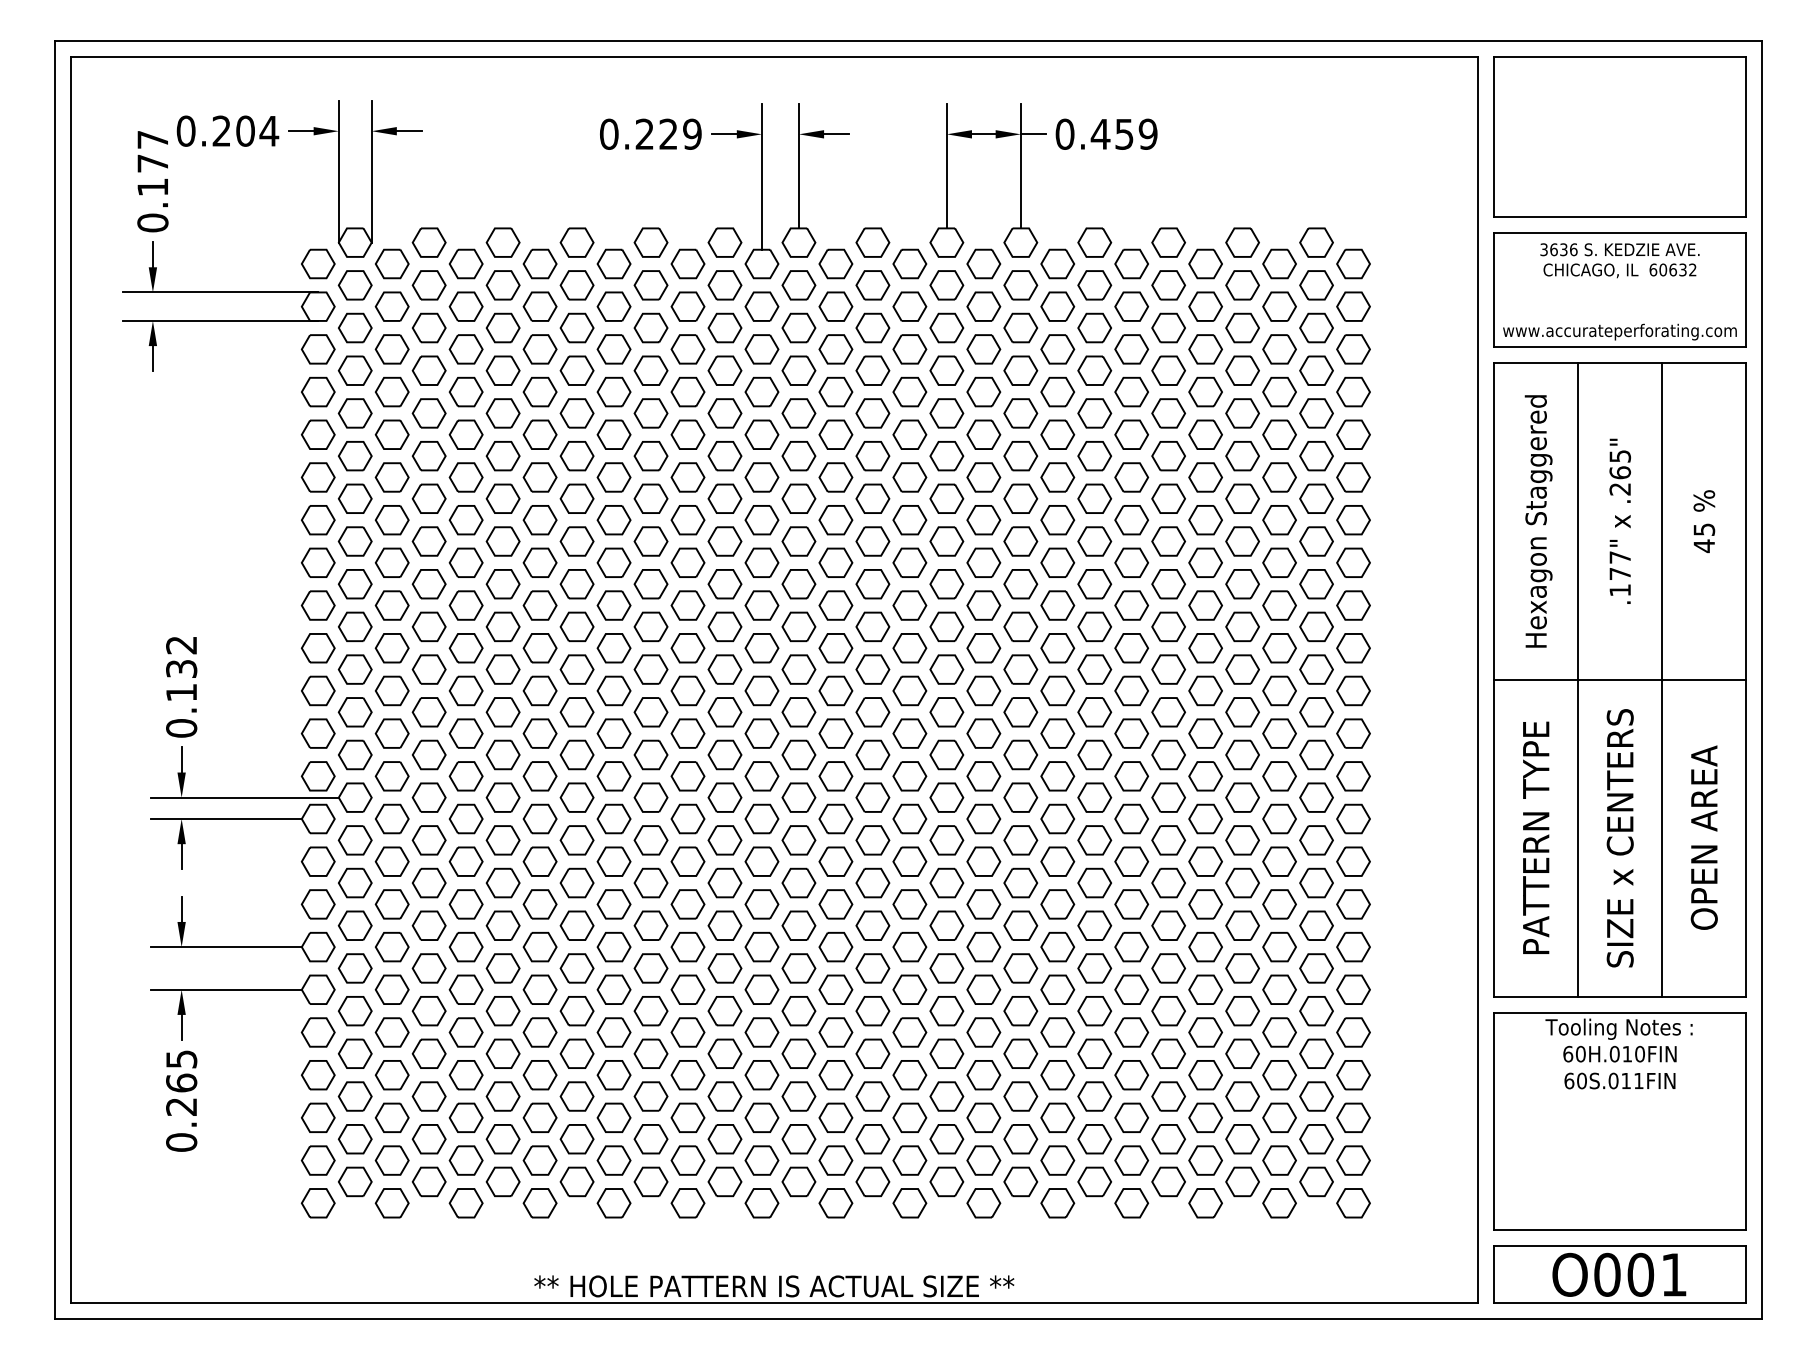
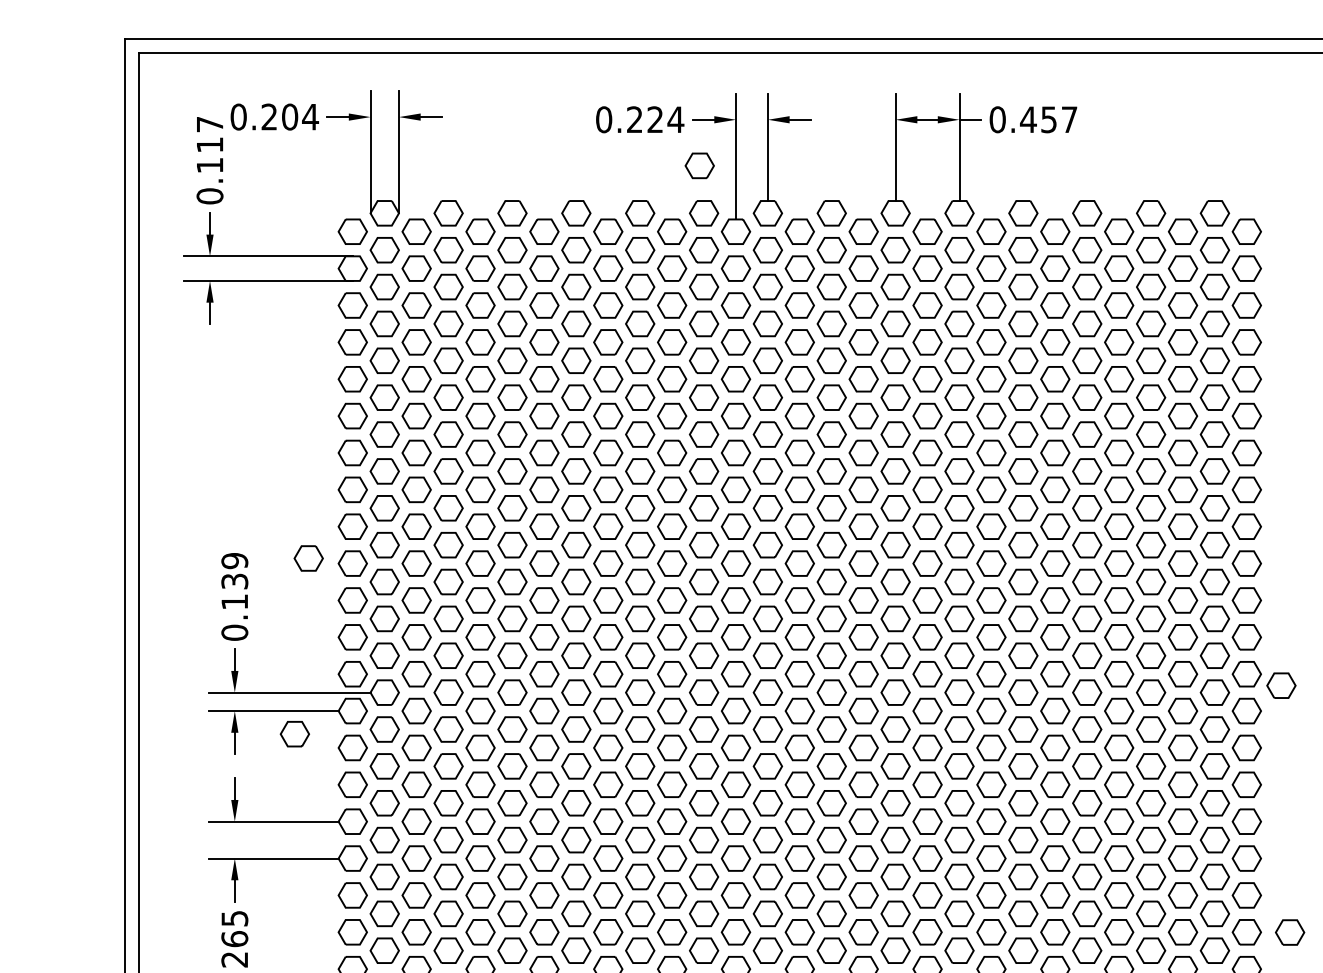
text: (692, 133) -> (675, 119), 0.229 -> 0.224
text: (1147, 133) -> (1068, 119), 0.459 -> 0.457
text: (152, 163) -> (209, 144), 0.177 -> 0.117
part: (719, 187) -> (699, 165), added
part: (266, 642) -> (308, 558), added
text: (181, 645) -> (234, 561), 0.132 -> 0.139
part: (1393, 789) -> (1281, 685), added
part: (250, 845) -> (294, 733), added
part: (1403, 1075) -> (1290, 932), added

